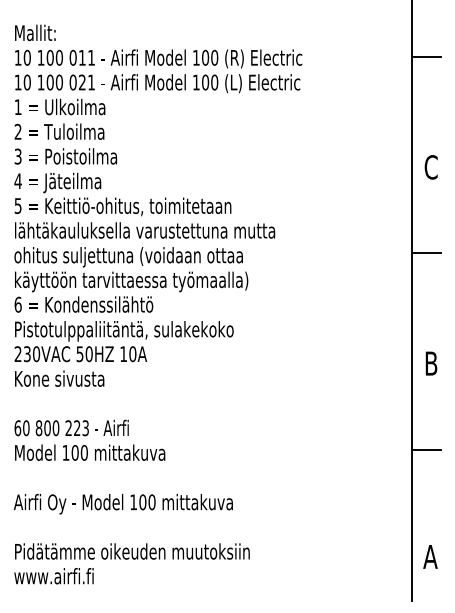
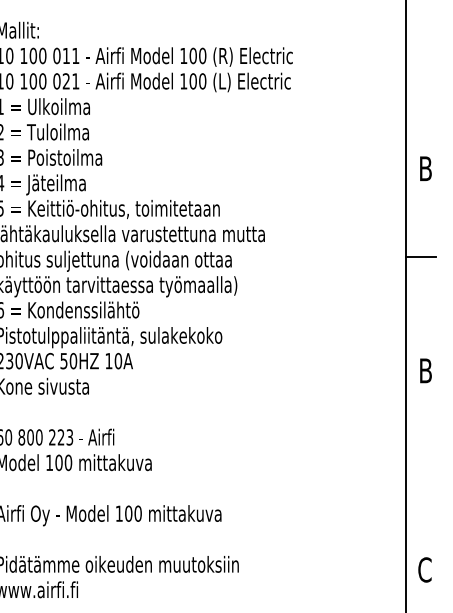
line: (426, 57) -> (420, 55), removed
text: (430, 167) -> (424, 168), C -> B
line: (426, 449) -> (420, 459), removed
text: (430, 556) -> (424, 569), A -> C

